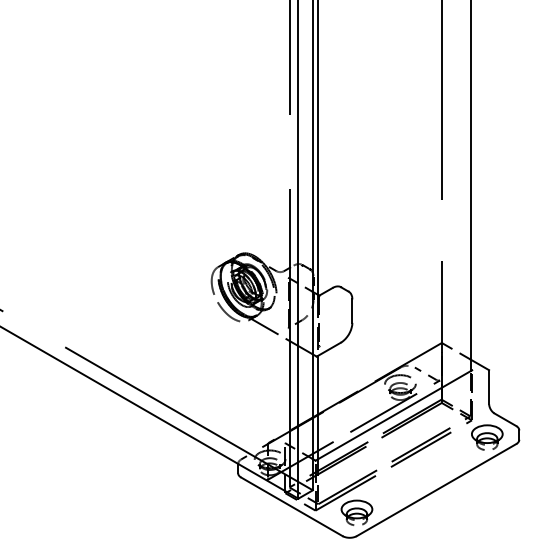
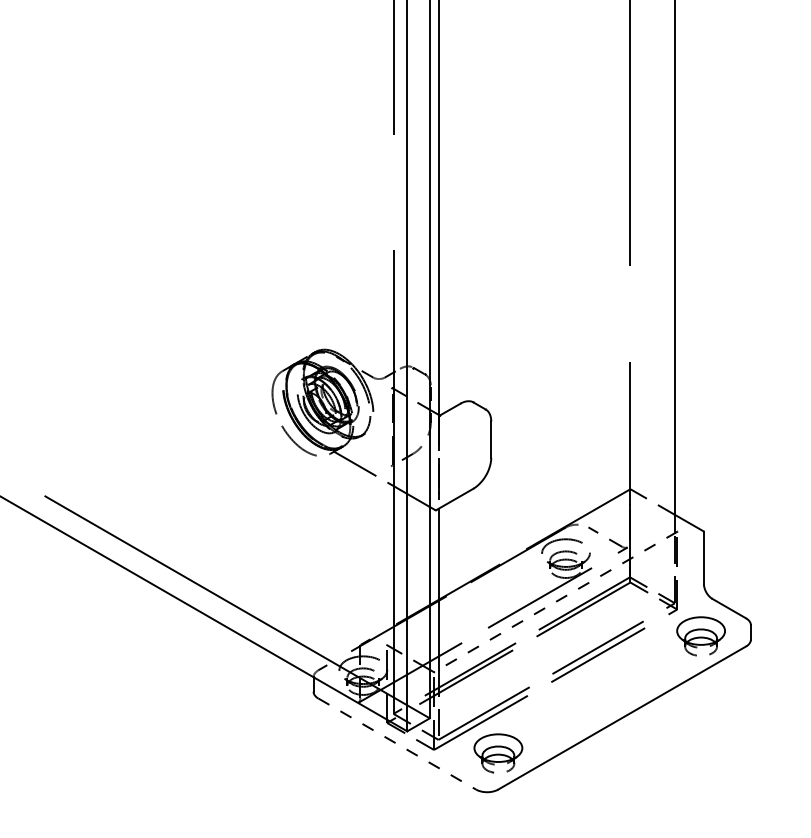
line: (393, 415) -> (555, 601), solid -> dashed
line: (291, 506) -> (396, 743), solid -> dashed

